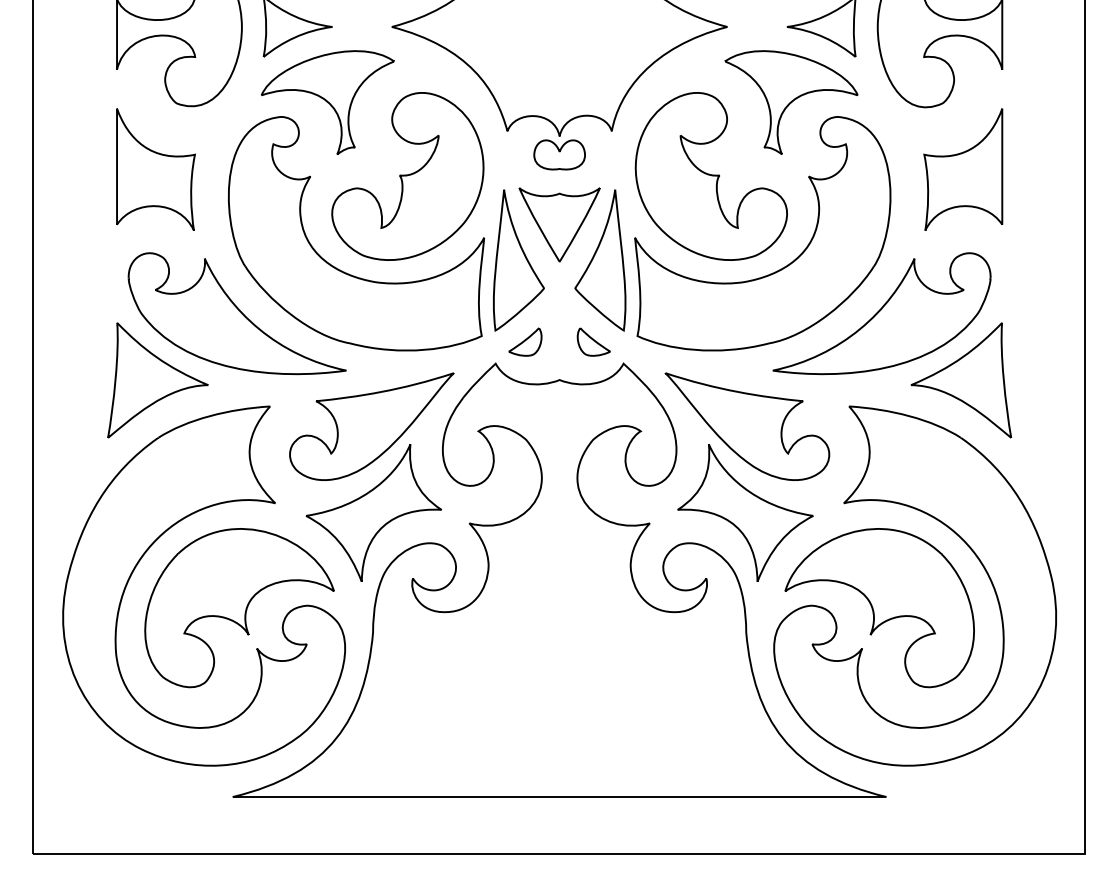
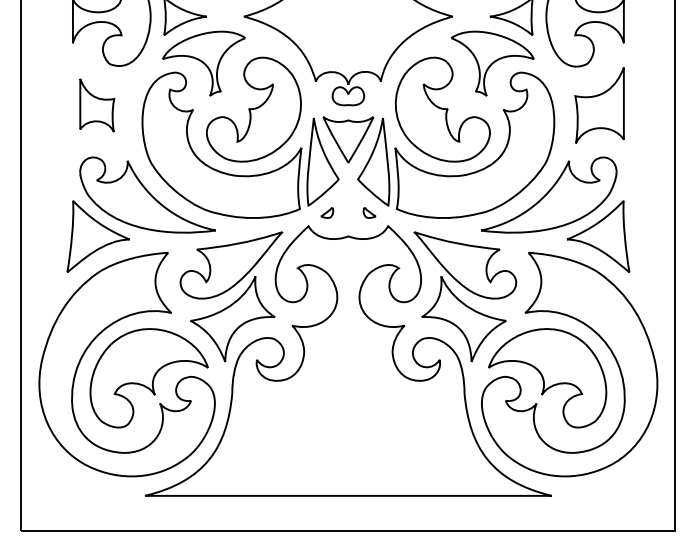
part: (156, 169) -> (97, 105), size x0.7
part: (526, 341) -> (327, 212), size x0.6
part: (593, 341) -> (369, 212), size x0.6

